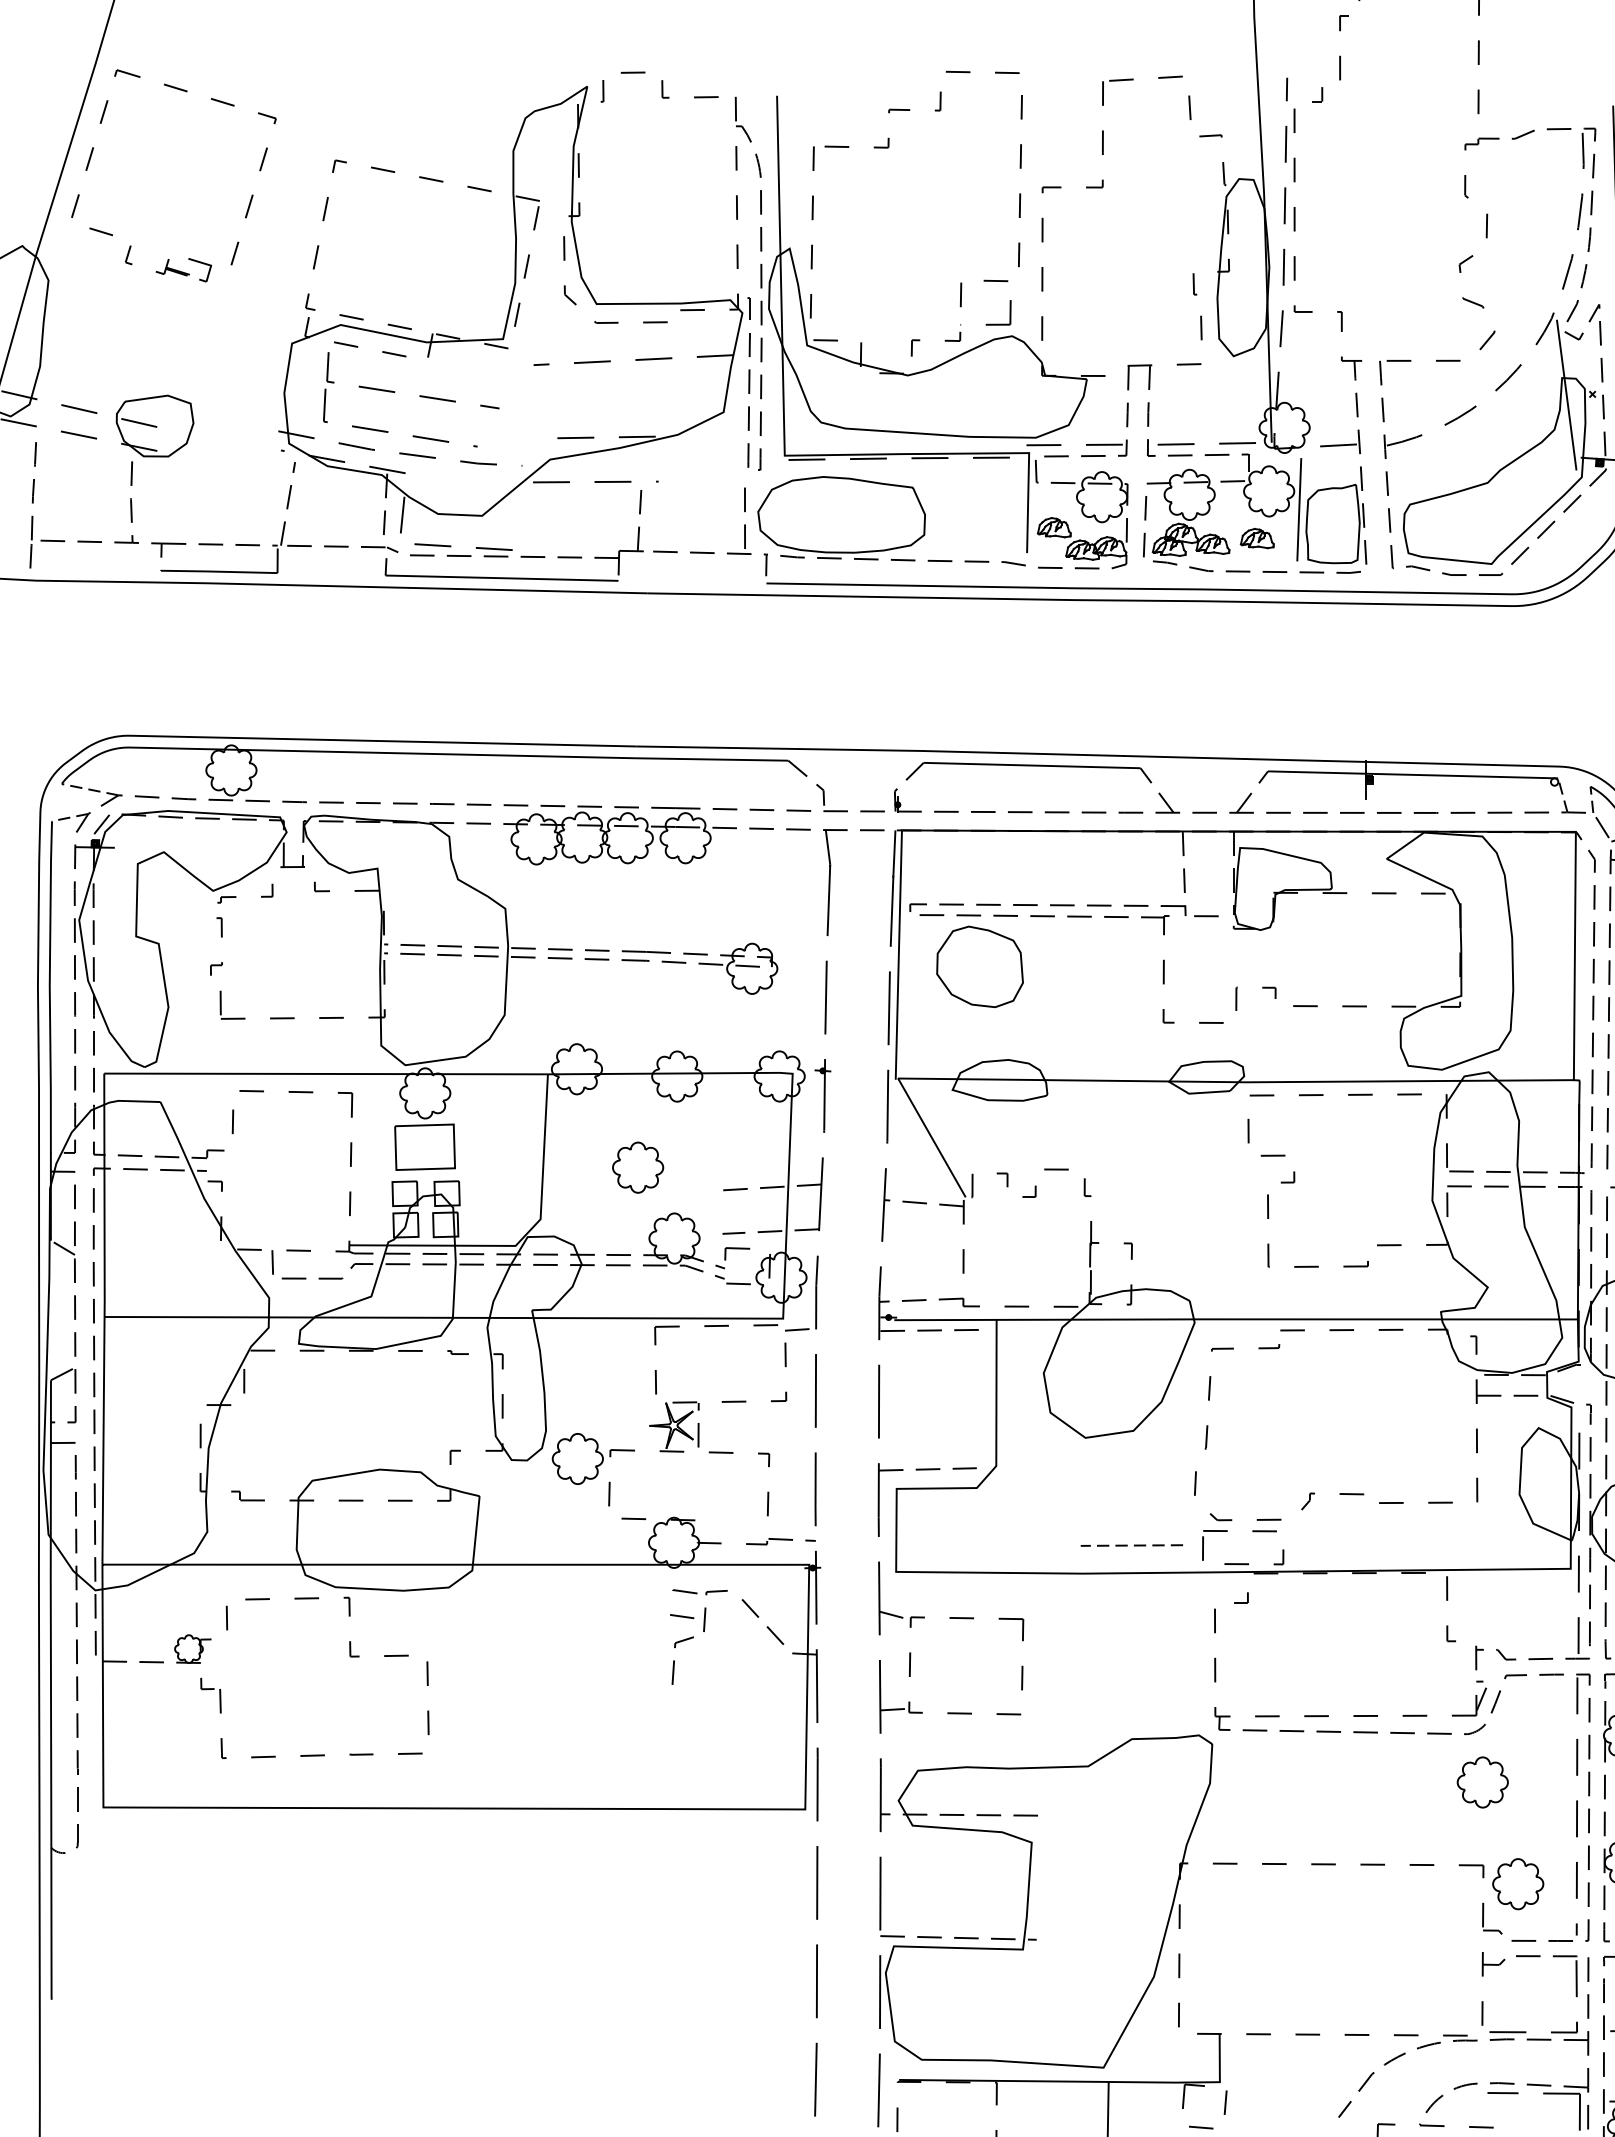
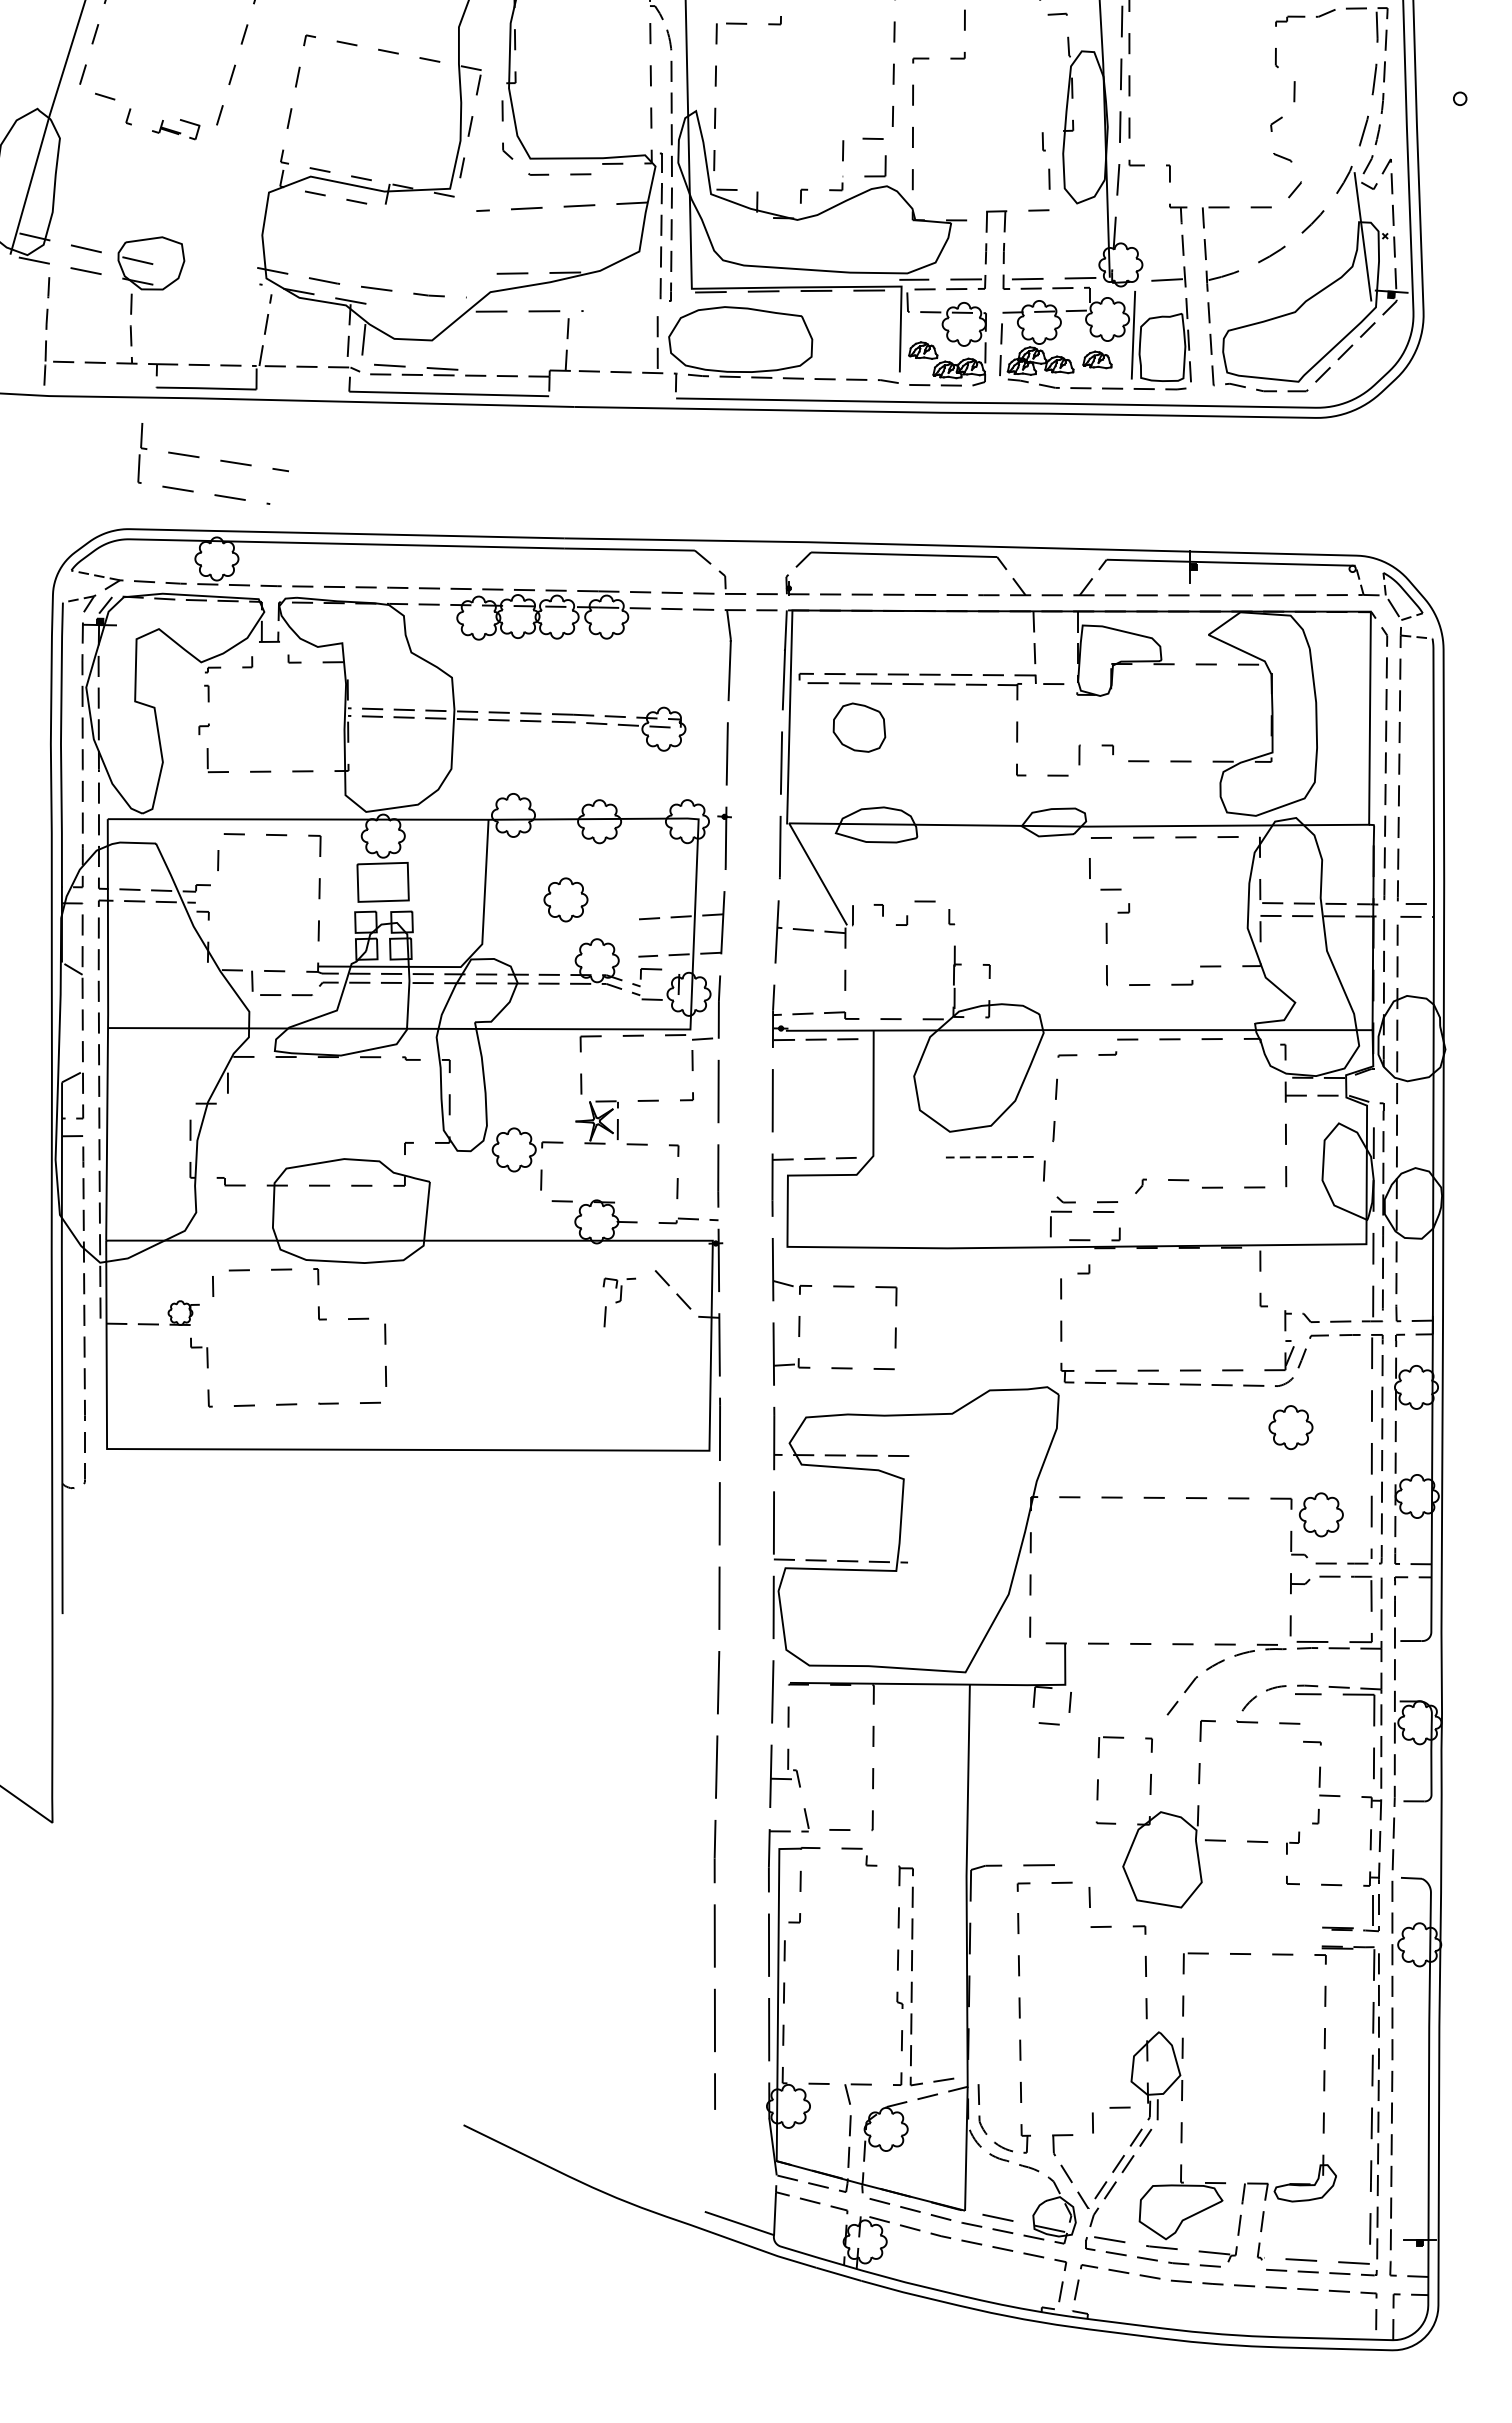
part: (419, 397) -> (220, 461), moved
part: (980, 966) -> (859, 727), size x0.7
line: (1133, 1545) -> (991, 1157), moved
part: (698, 1636) -> (617, 1302), size x0.6

